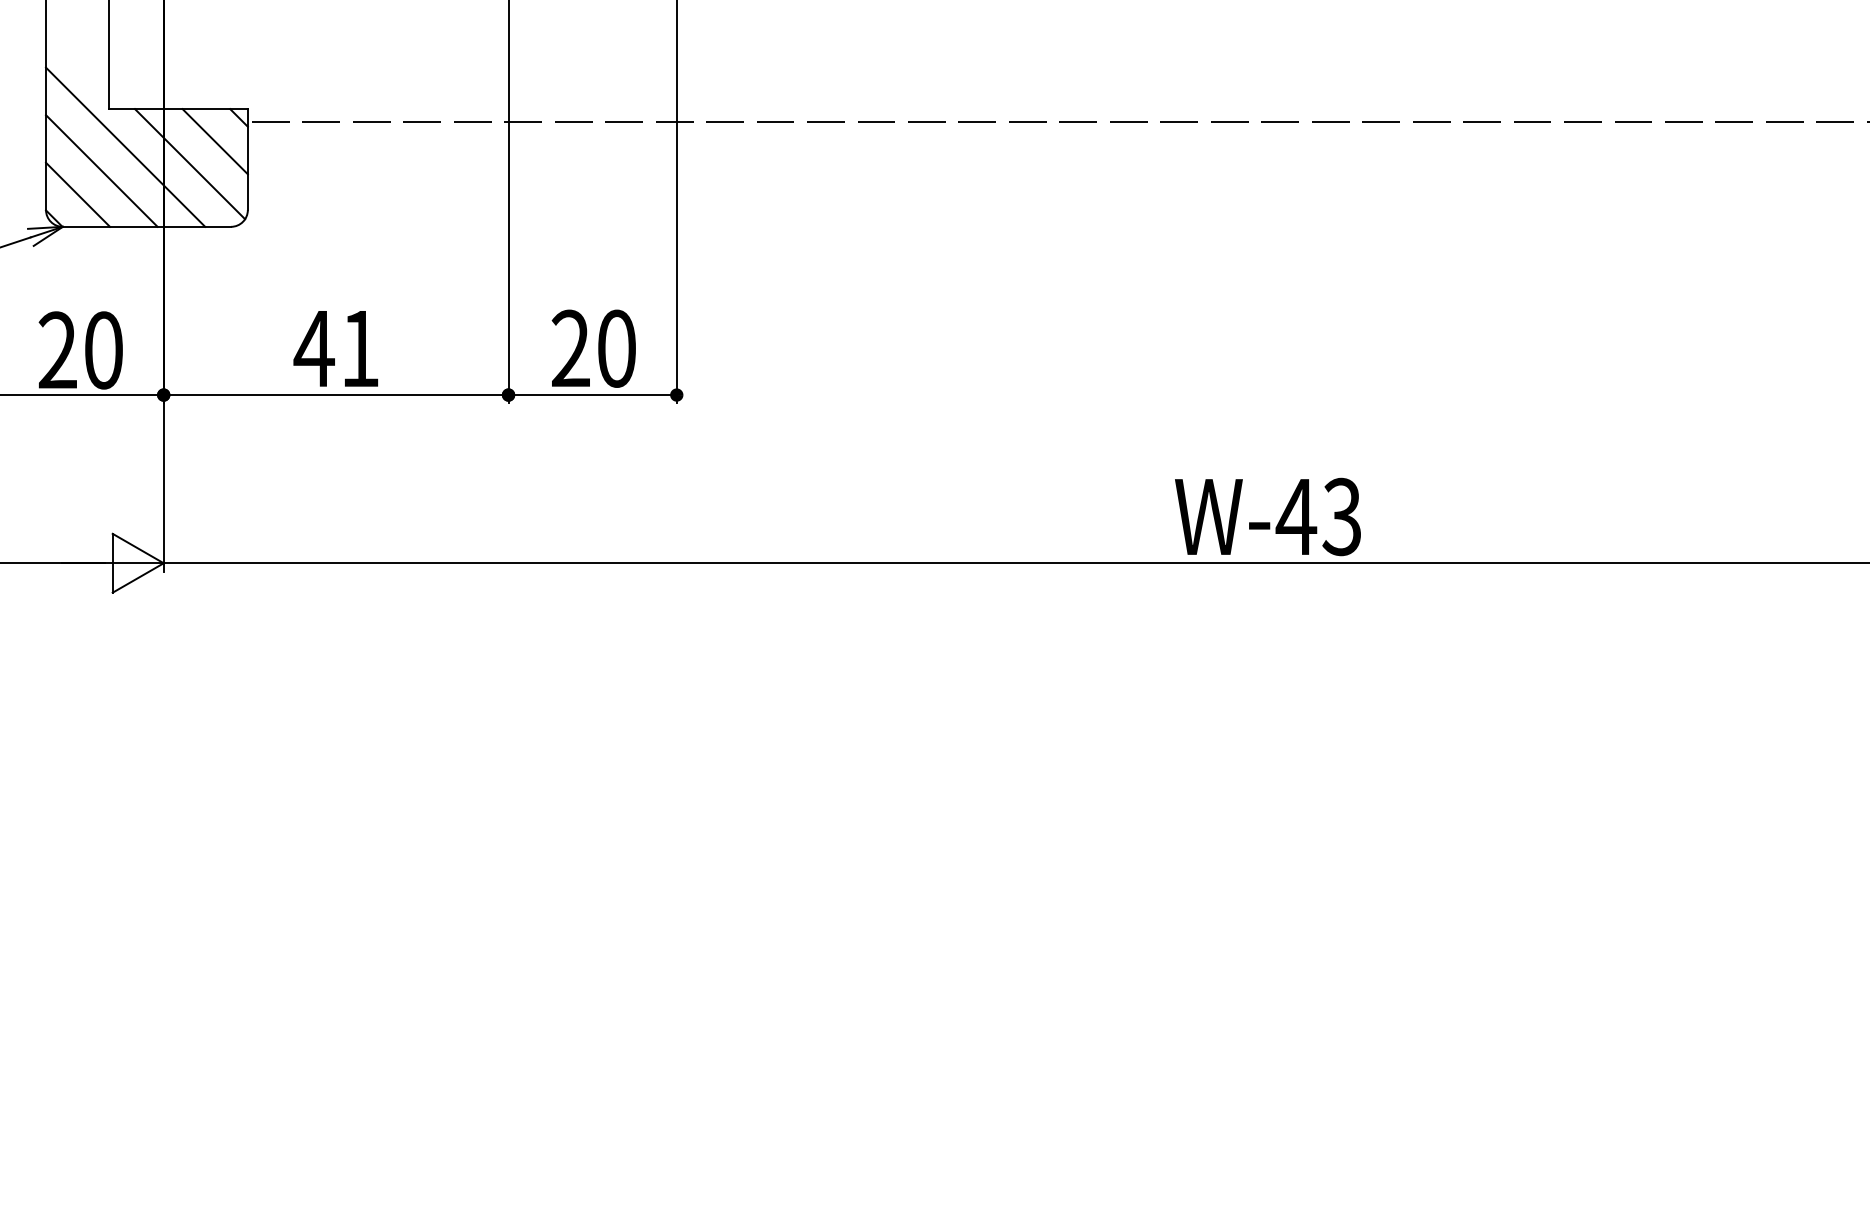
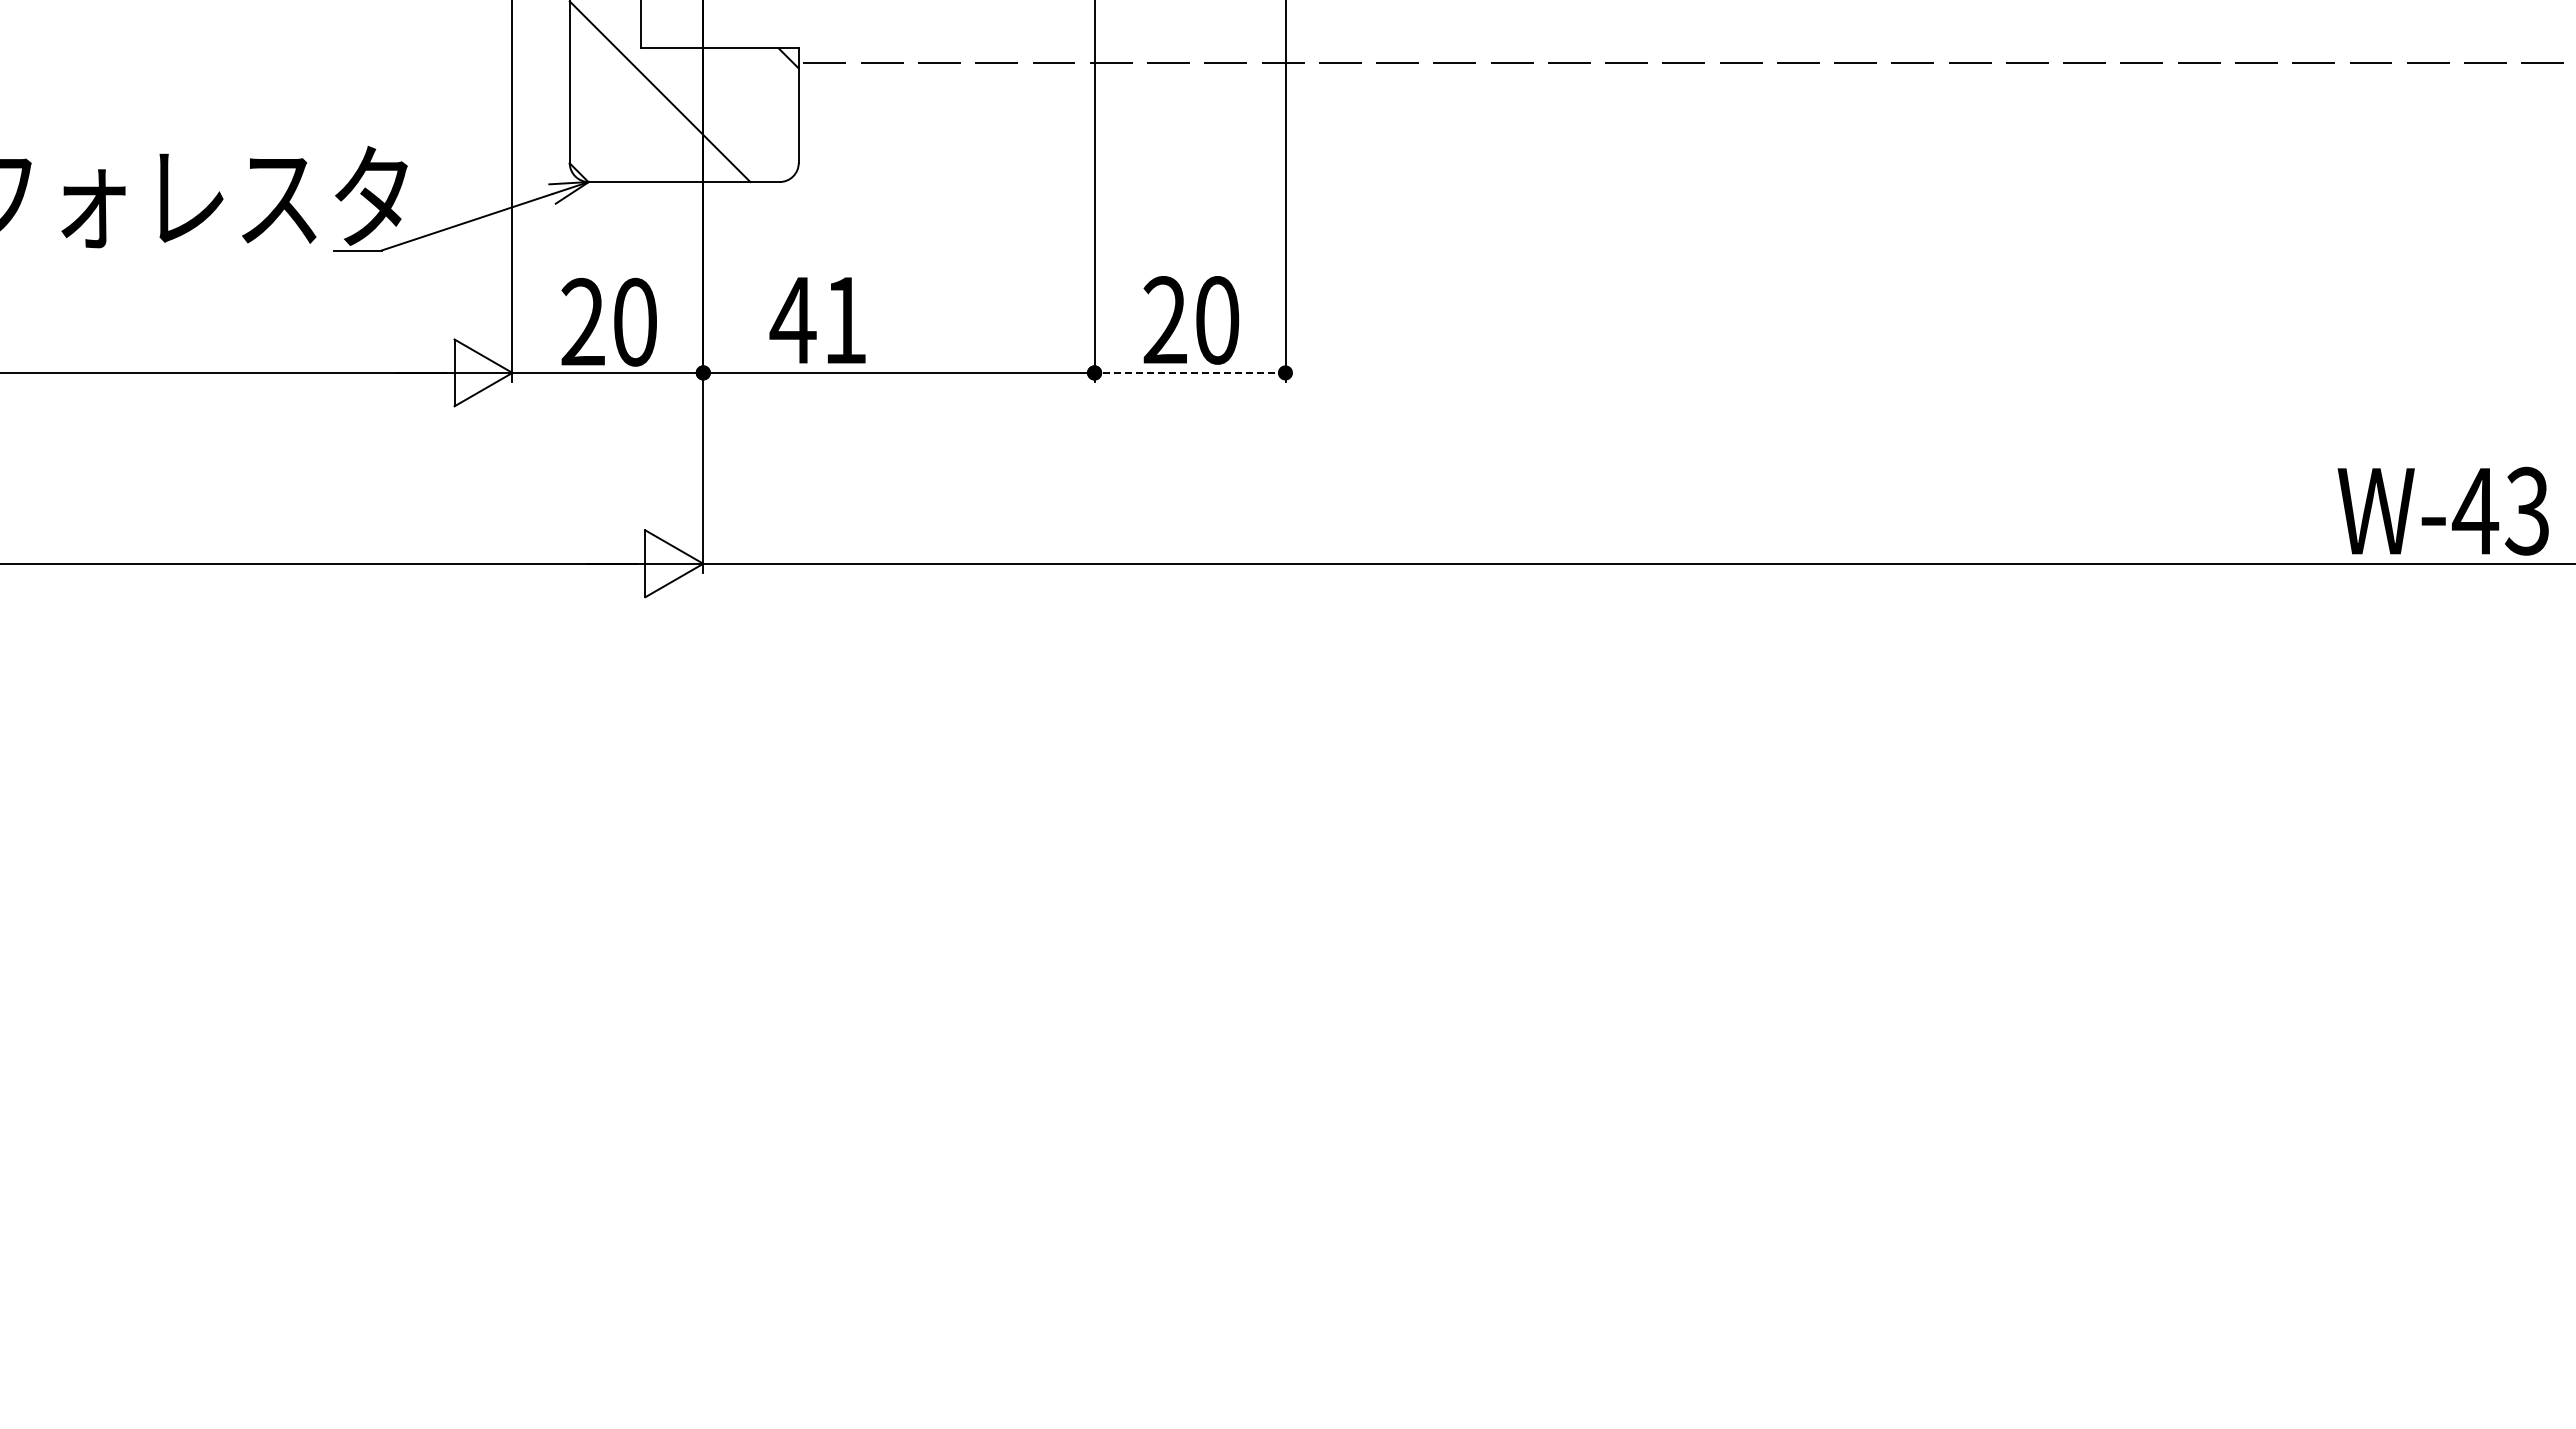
line: (215, 141) -> (761, 85), removed
line: (189, 163) -> (732, 110), removed
line: (101, 170) -> (632, 118), removed
line: (77, 194) -> (605, 145), removed
text: (335, 348) -> (817, 320), moved
line: (592, 394) -> (1189, 372), solid -> dashed
text: (1267, 516) -> (2442, 510), moved

